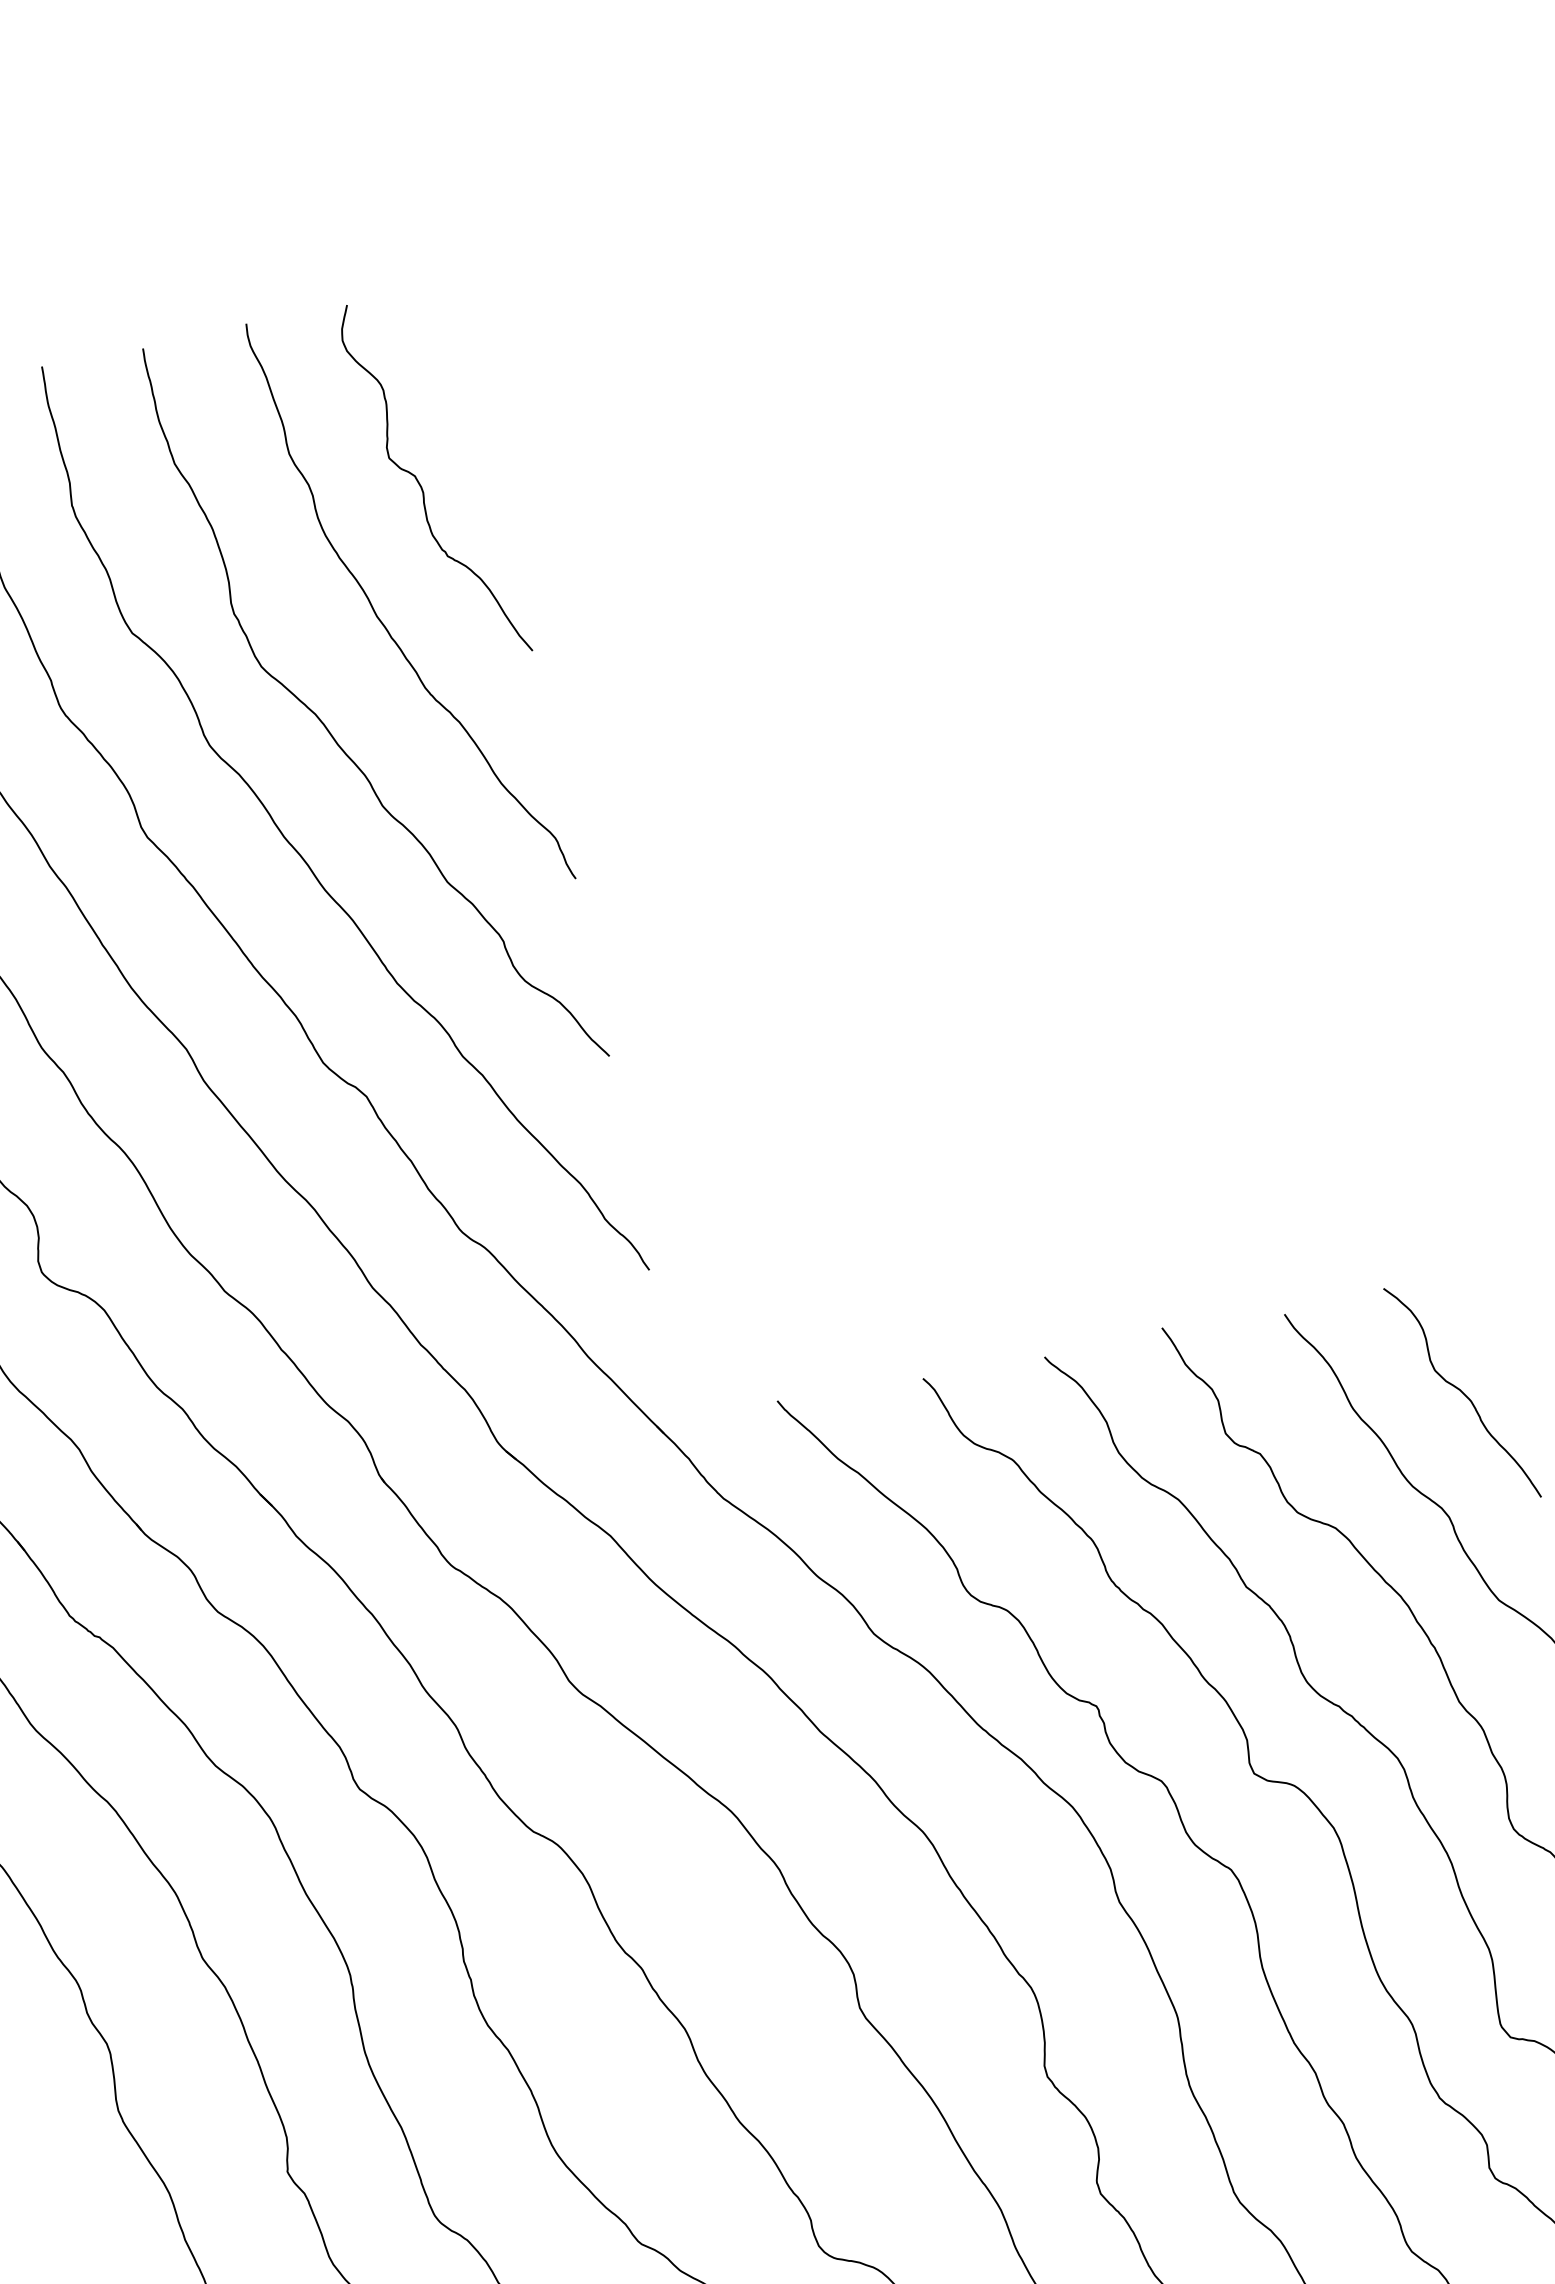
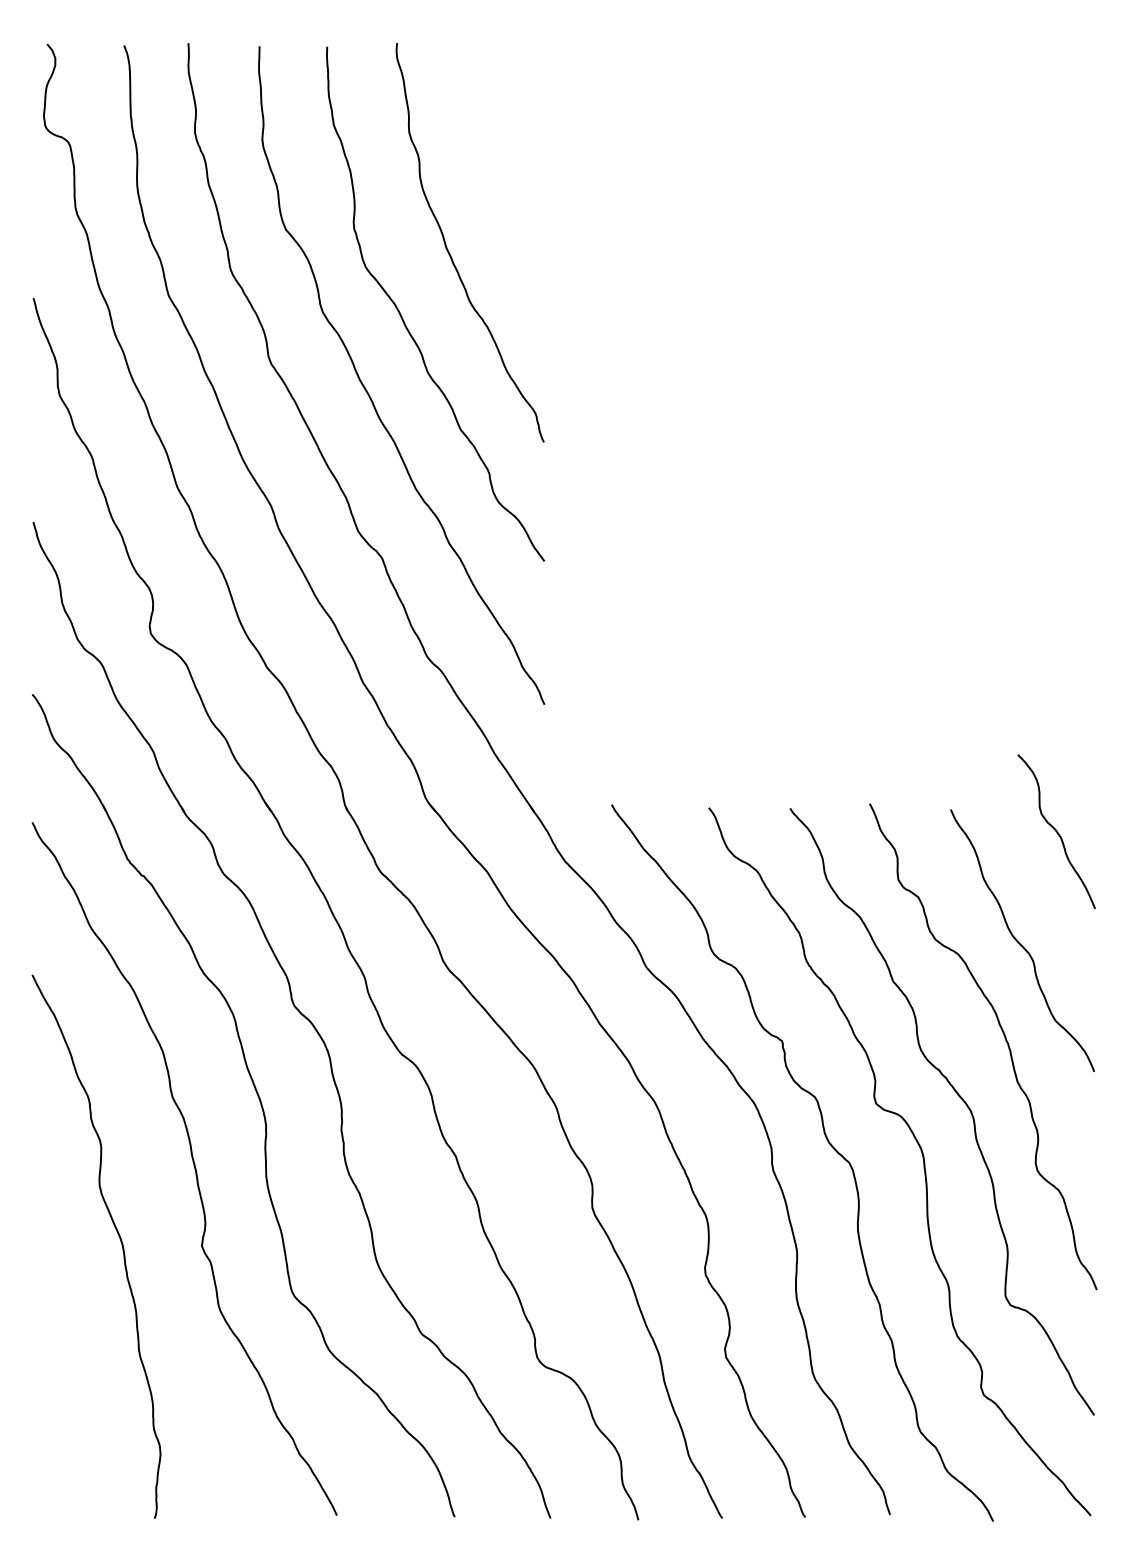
curve: (421, 484) -> (491, 168), removed
curve: (1462, 1392) -> (1056, 831), moved

